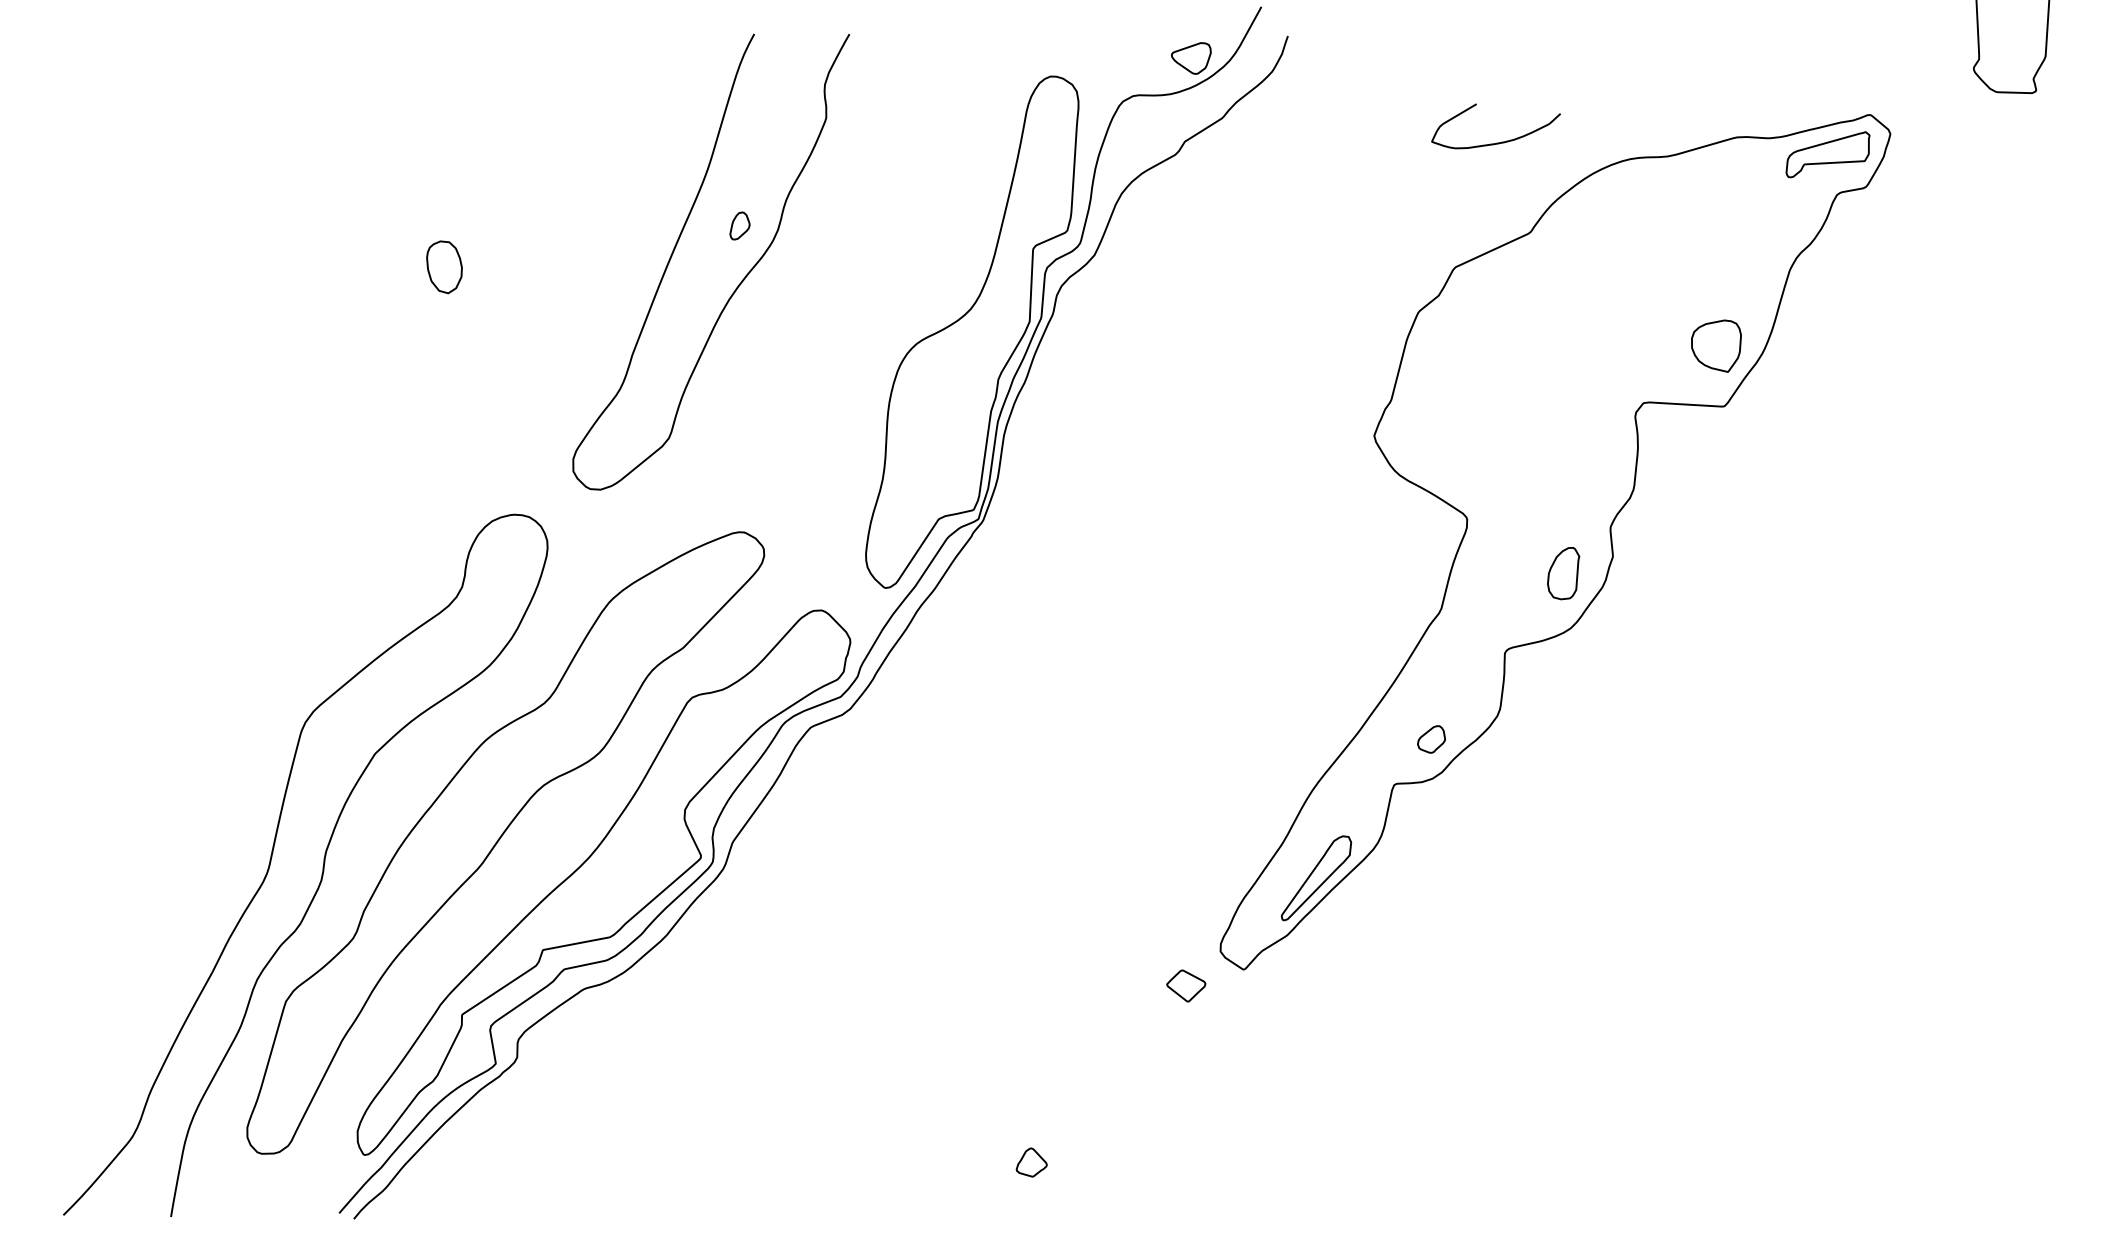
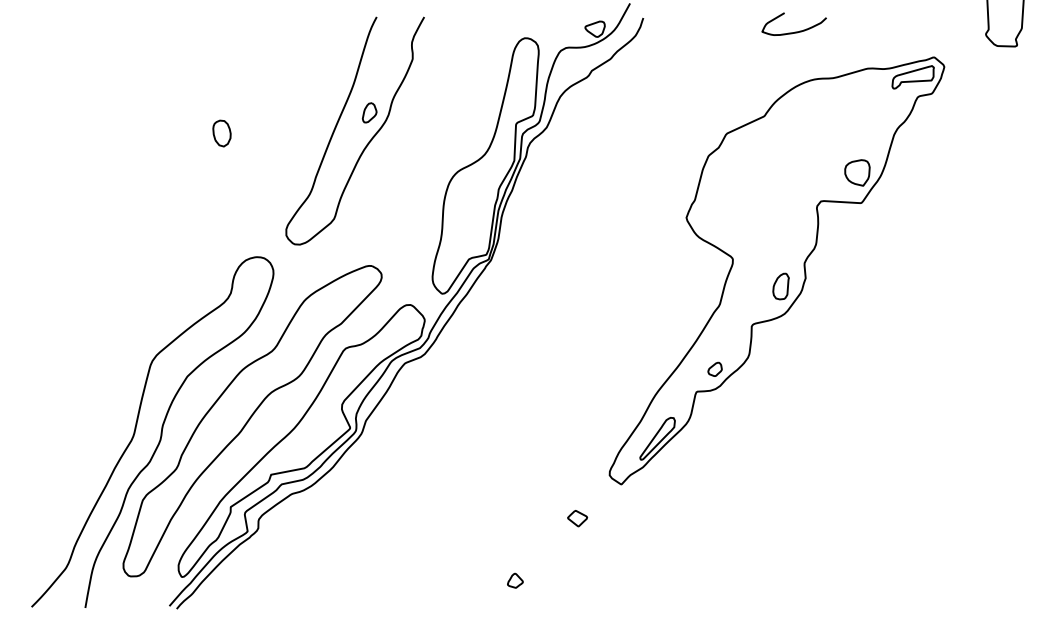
curve: (1496, 141) -> (794, 31), moved
part: (739, 225) -> (369, 112), size x1.43
part: (1186, 985) -> (577, 518), moved

